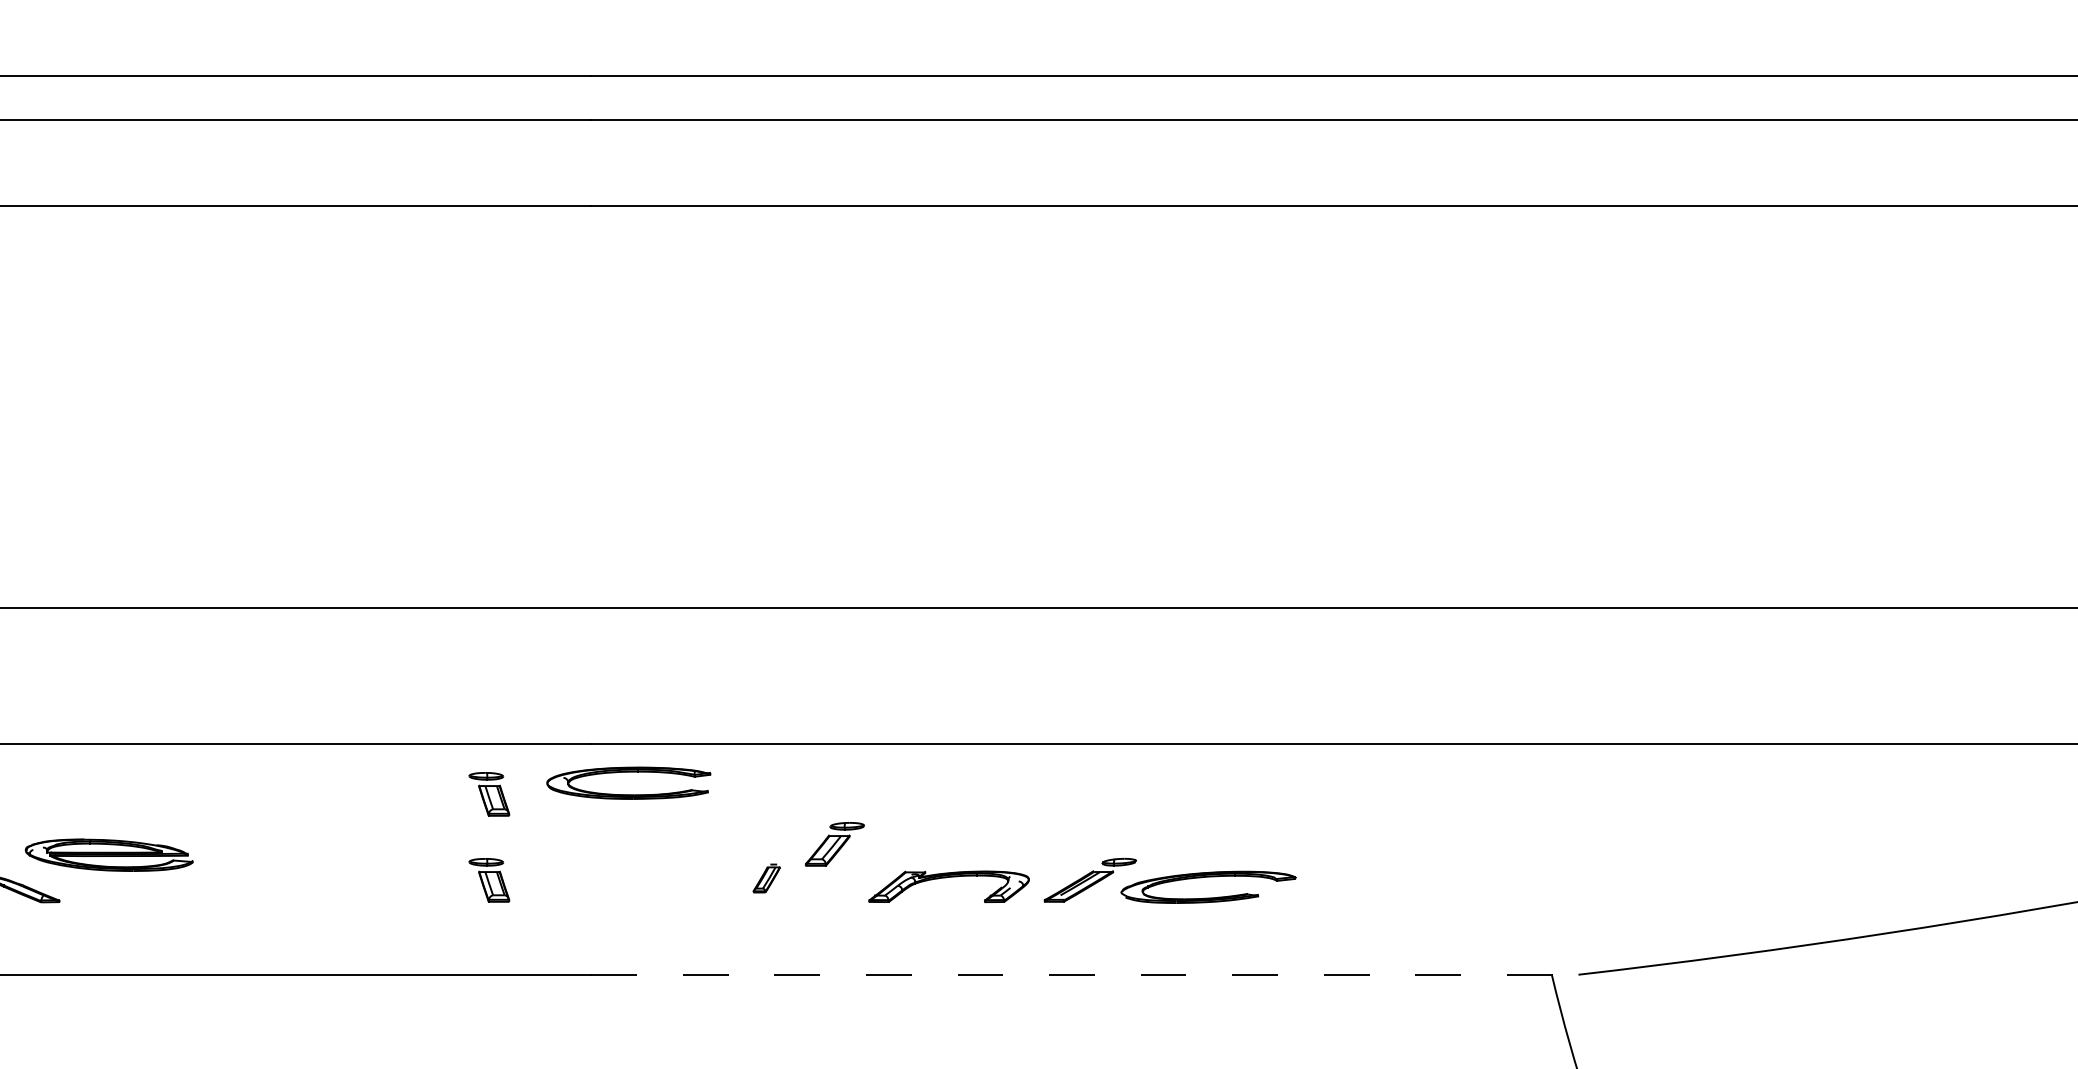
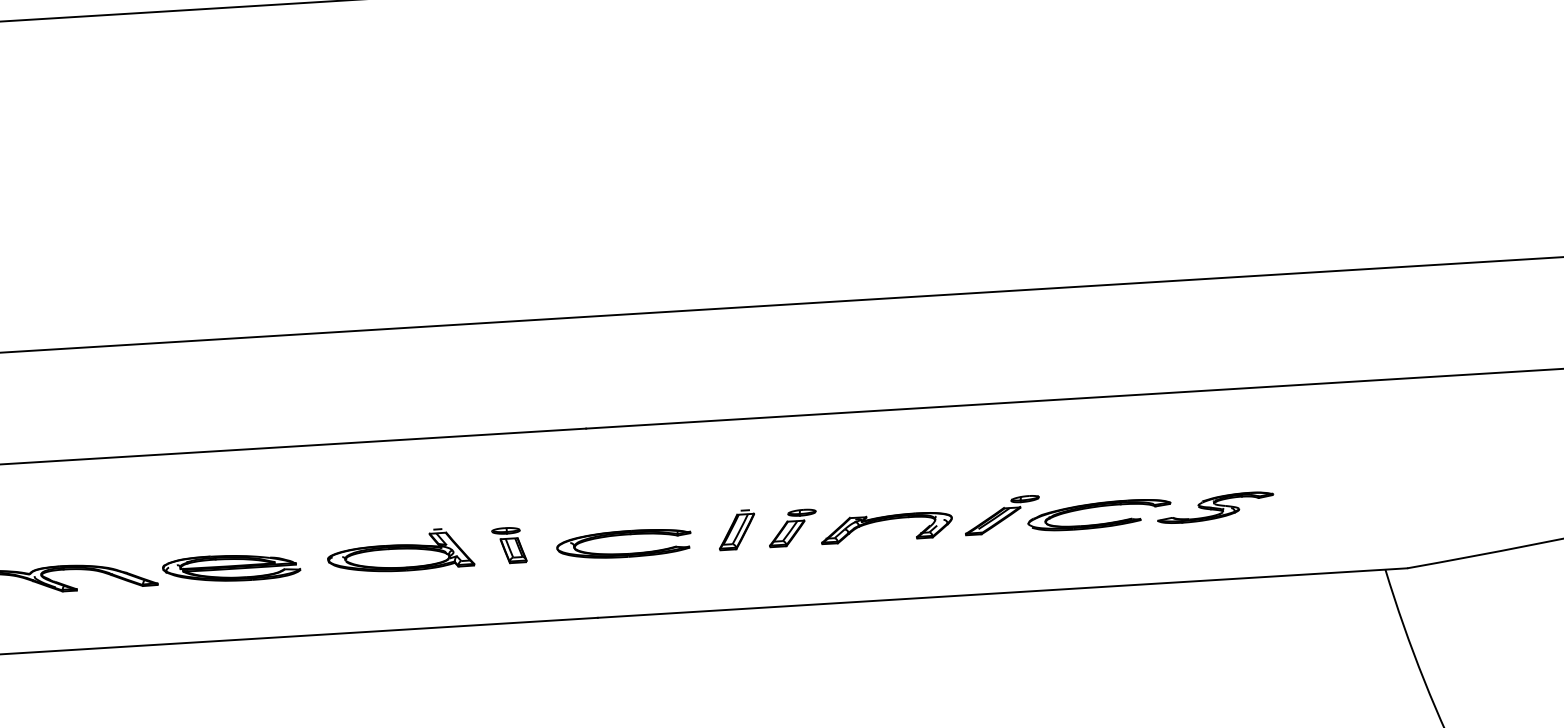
part: (628, 772) -> (623, 535), moved
part: (489, 794) -> (505, 475), removed
part: (834, 844) -> (792, 528), moved
part: (108, 854) -> (230, 567), moved
part: (356, 878) -> (400, 550), added
part: (766, 878) -> (736, 530), size x1.67
part: (1350, 886) -> (1215, 507), added
line: (1084, 974) -> (1002, 592), dashed -> solid

